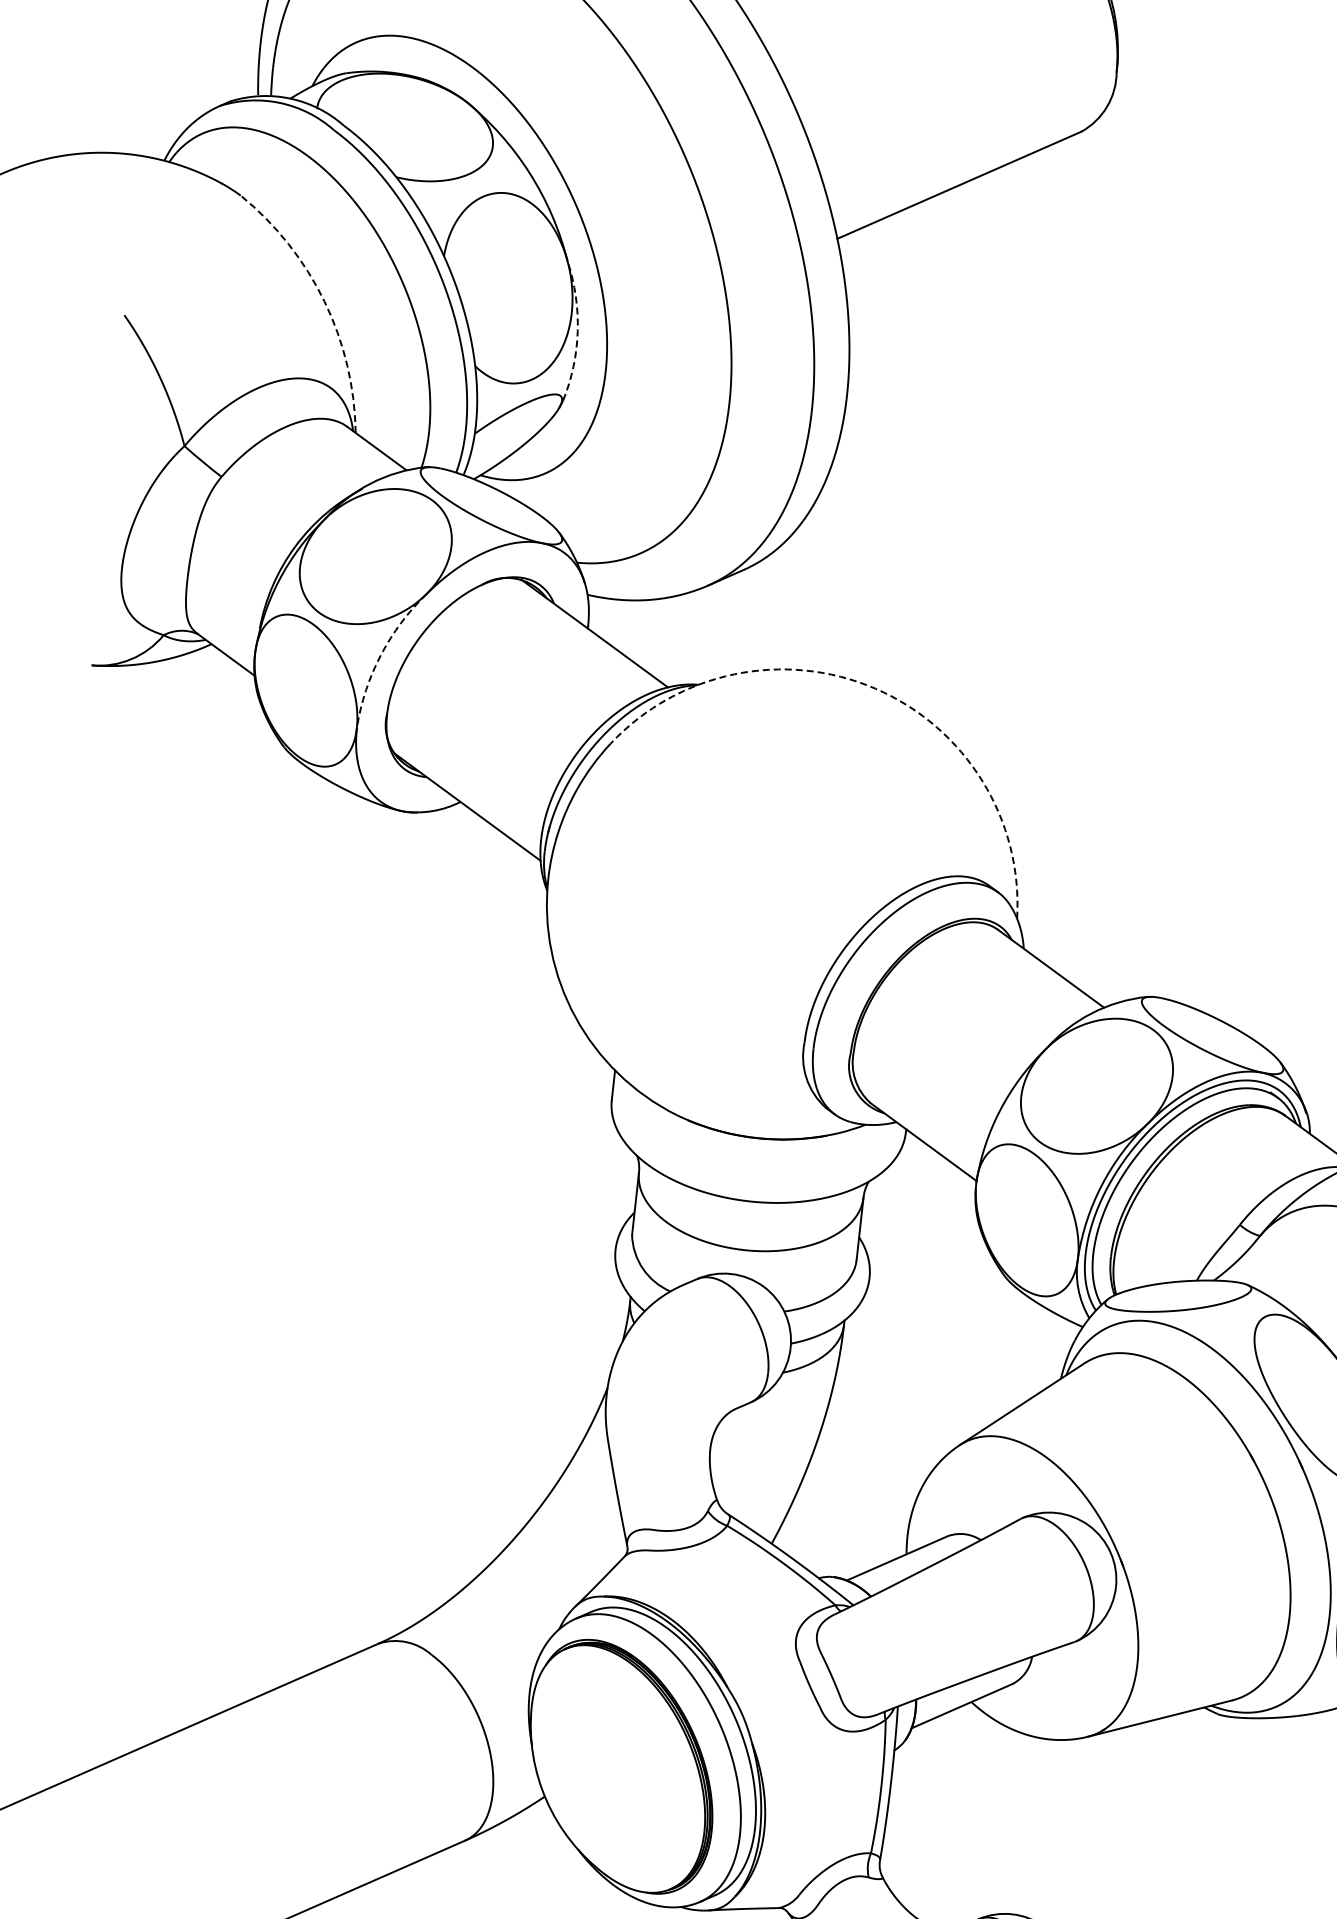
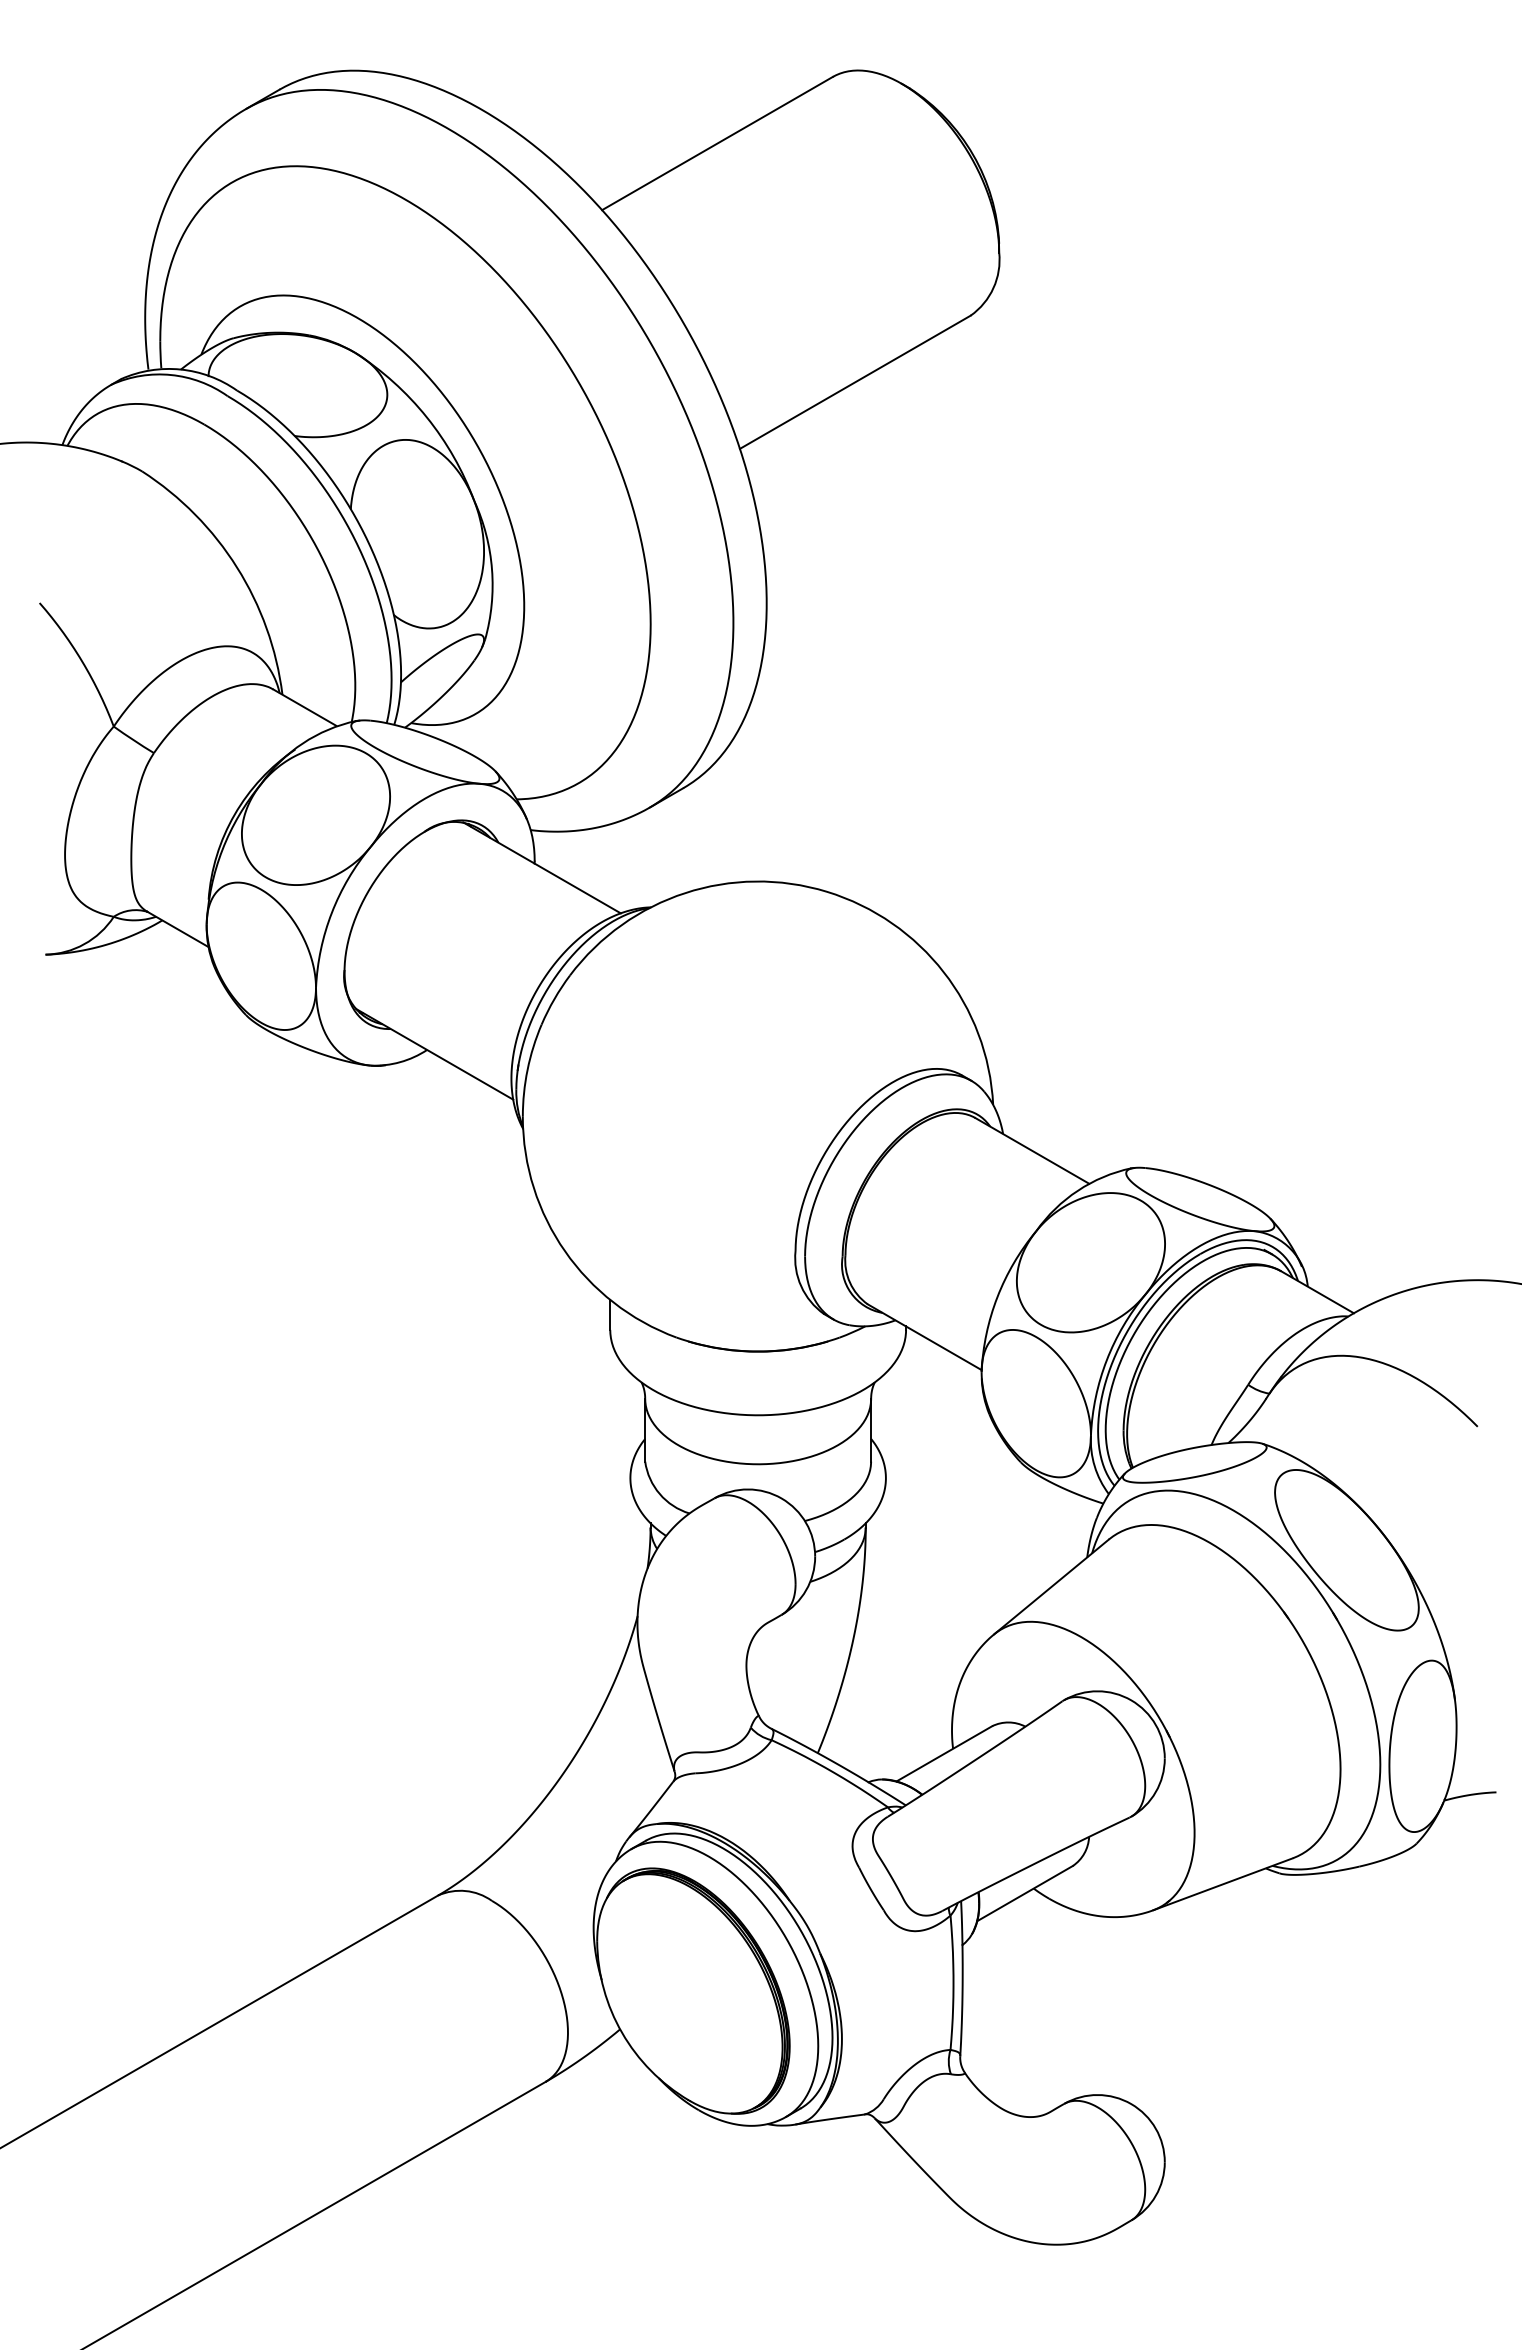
arc: (324, 301) -> (237, 567), dashed -> solid
arc: (578, 331) -> (492, 569), dashed -> solid
arc: (380, 654) -> (331, 912), dashed -> solid
arc: (874, 688) -> (826, 891), dashed -> solid

